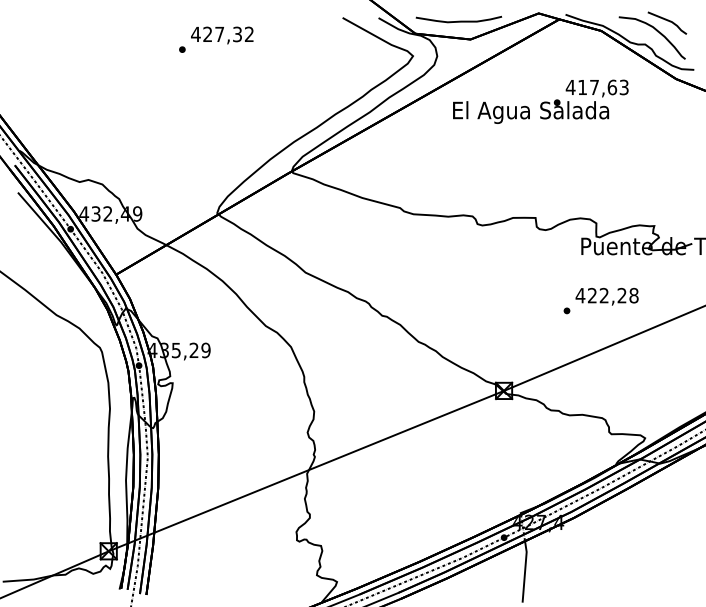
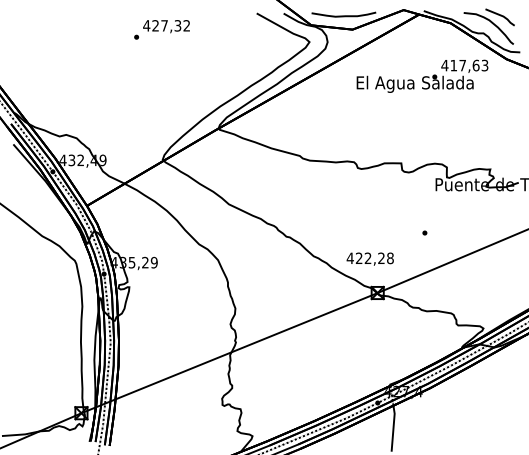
text: (540, 101) -> (422, 76), moved
text: (606, 296) -> (369, 258), moved

